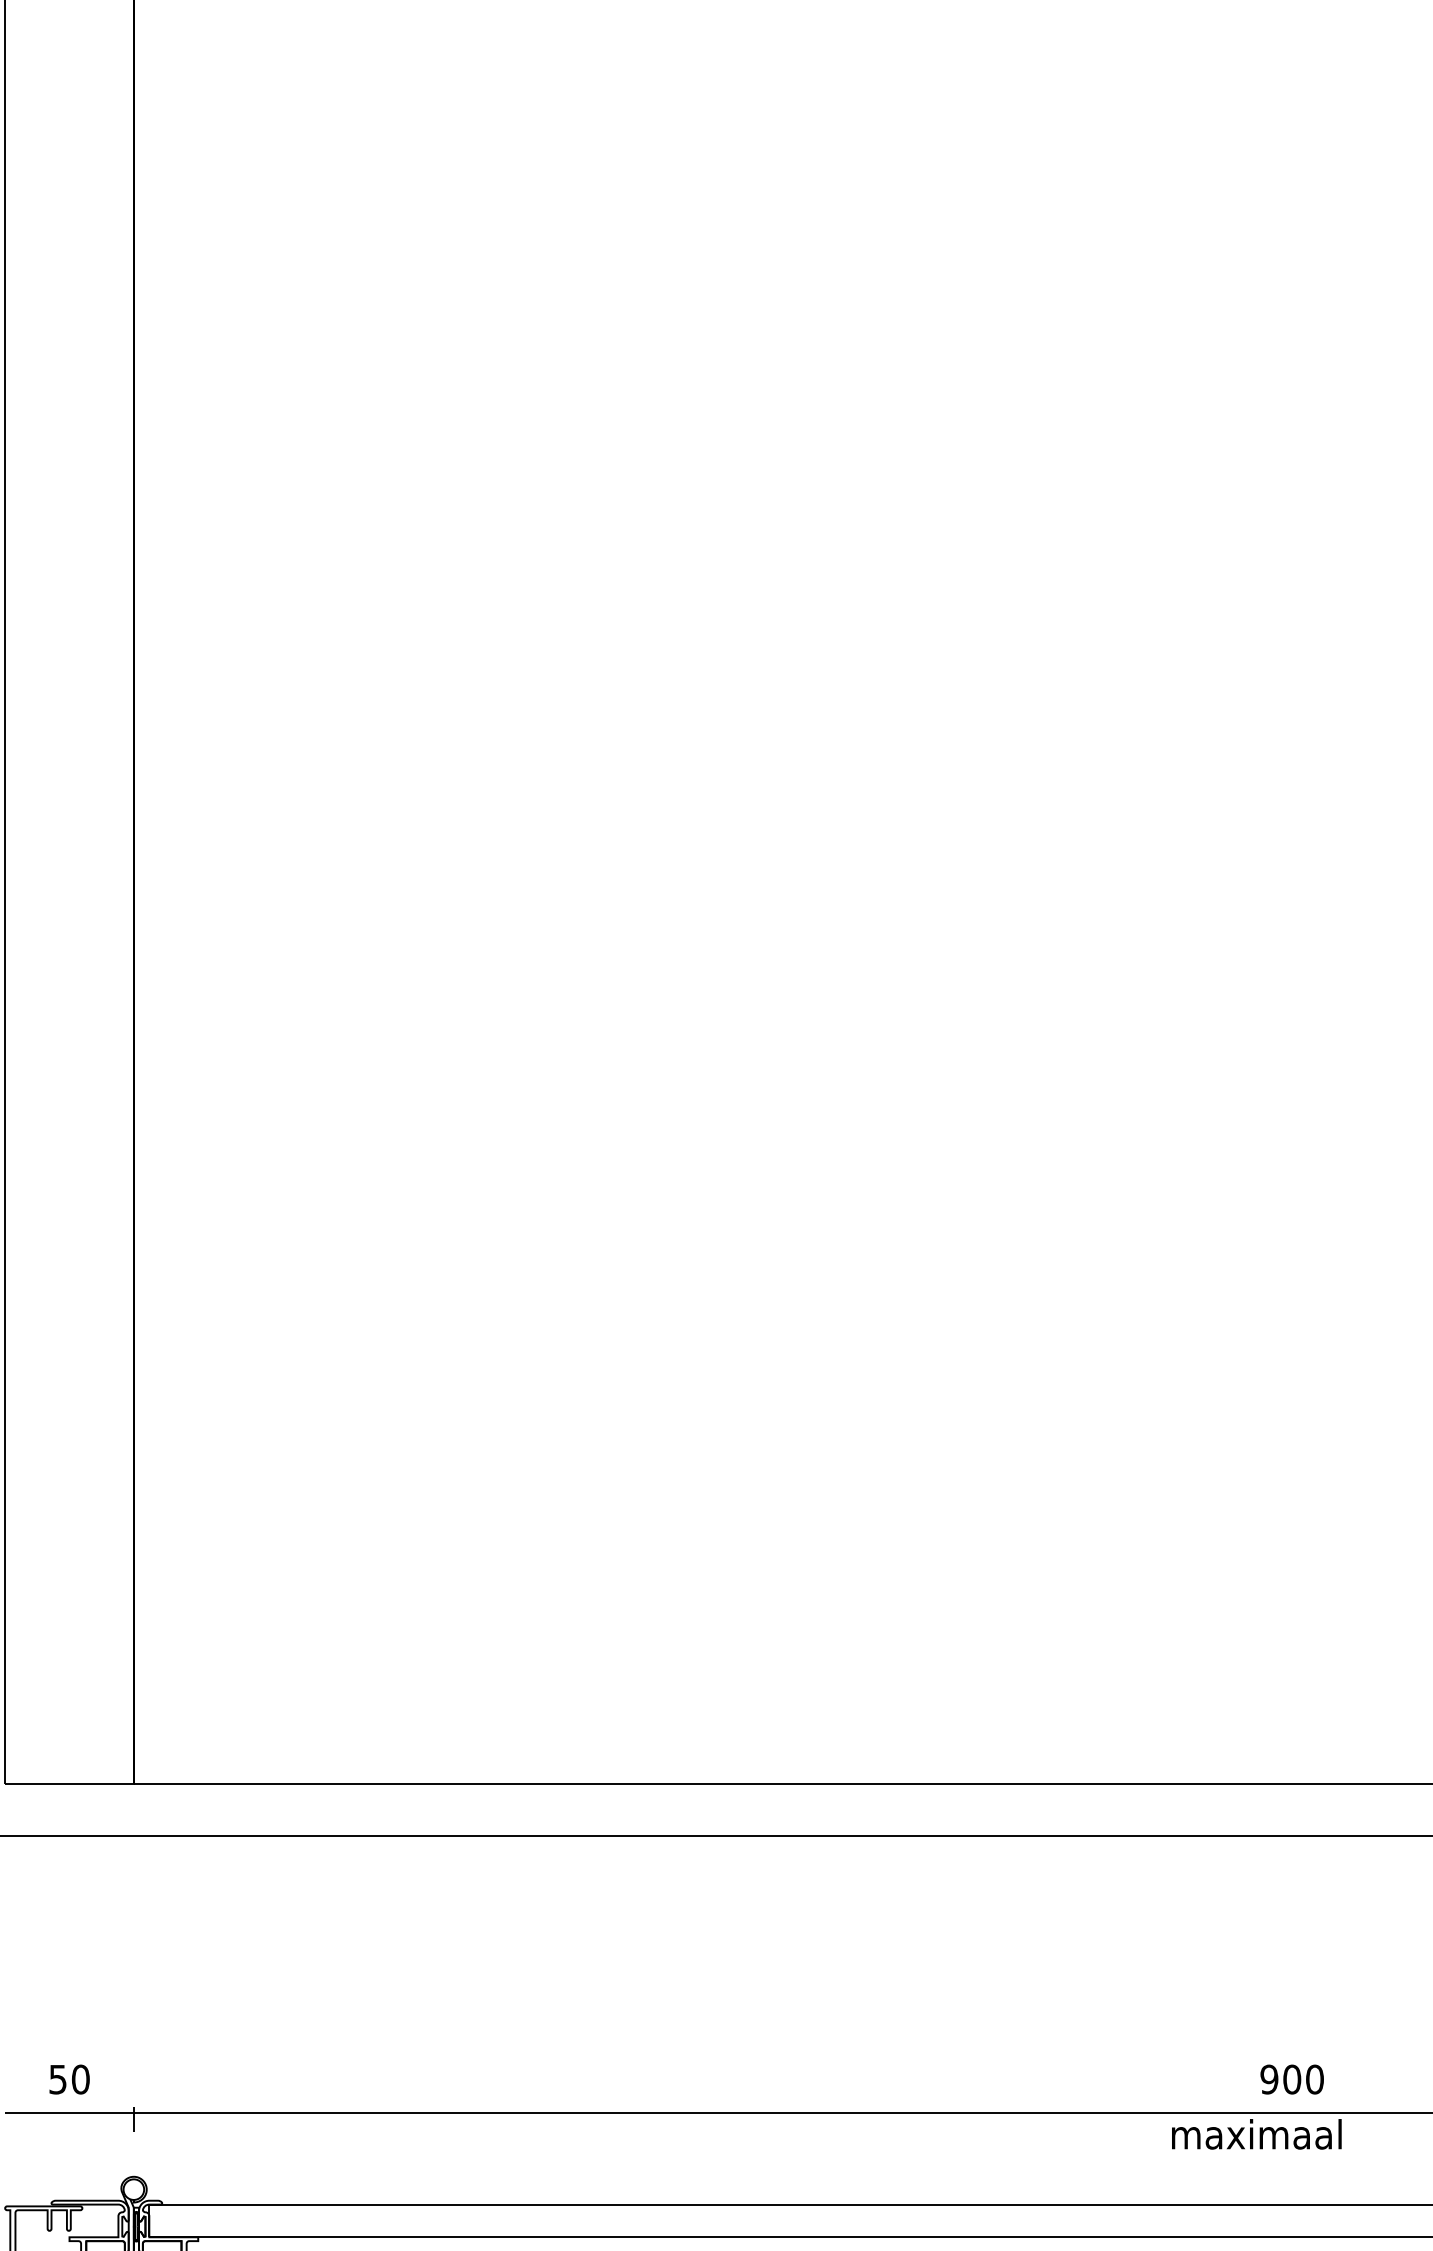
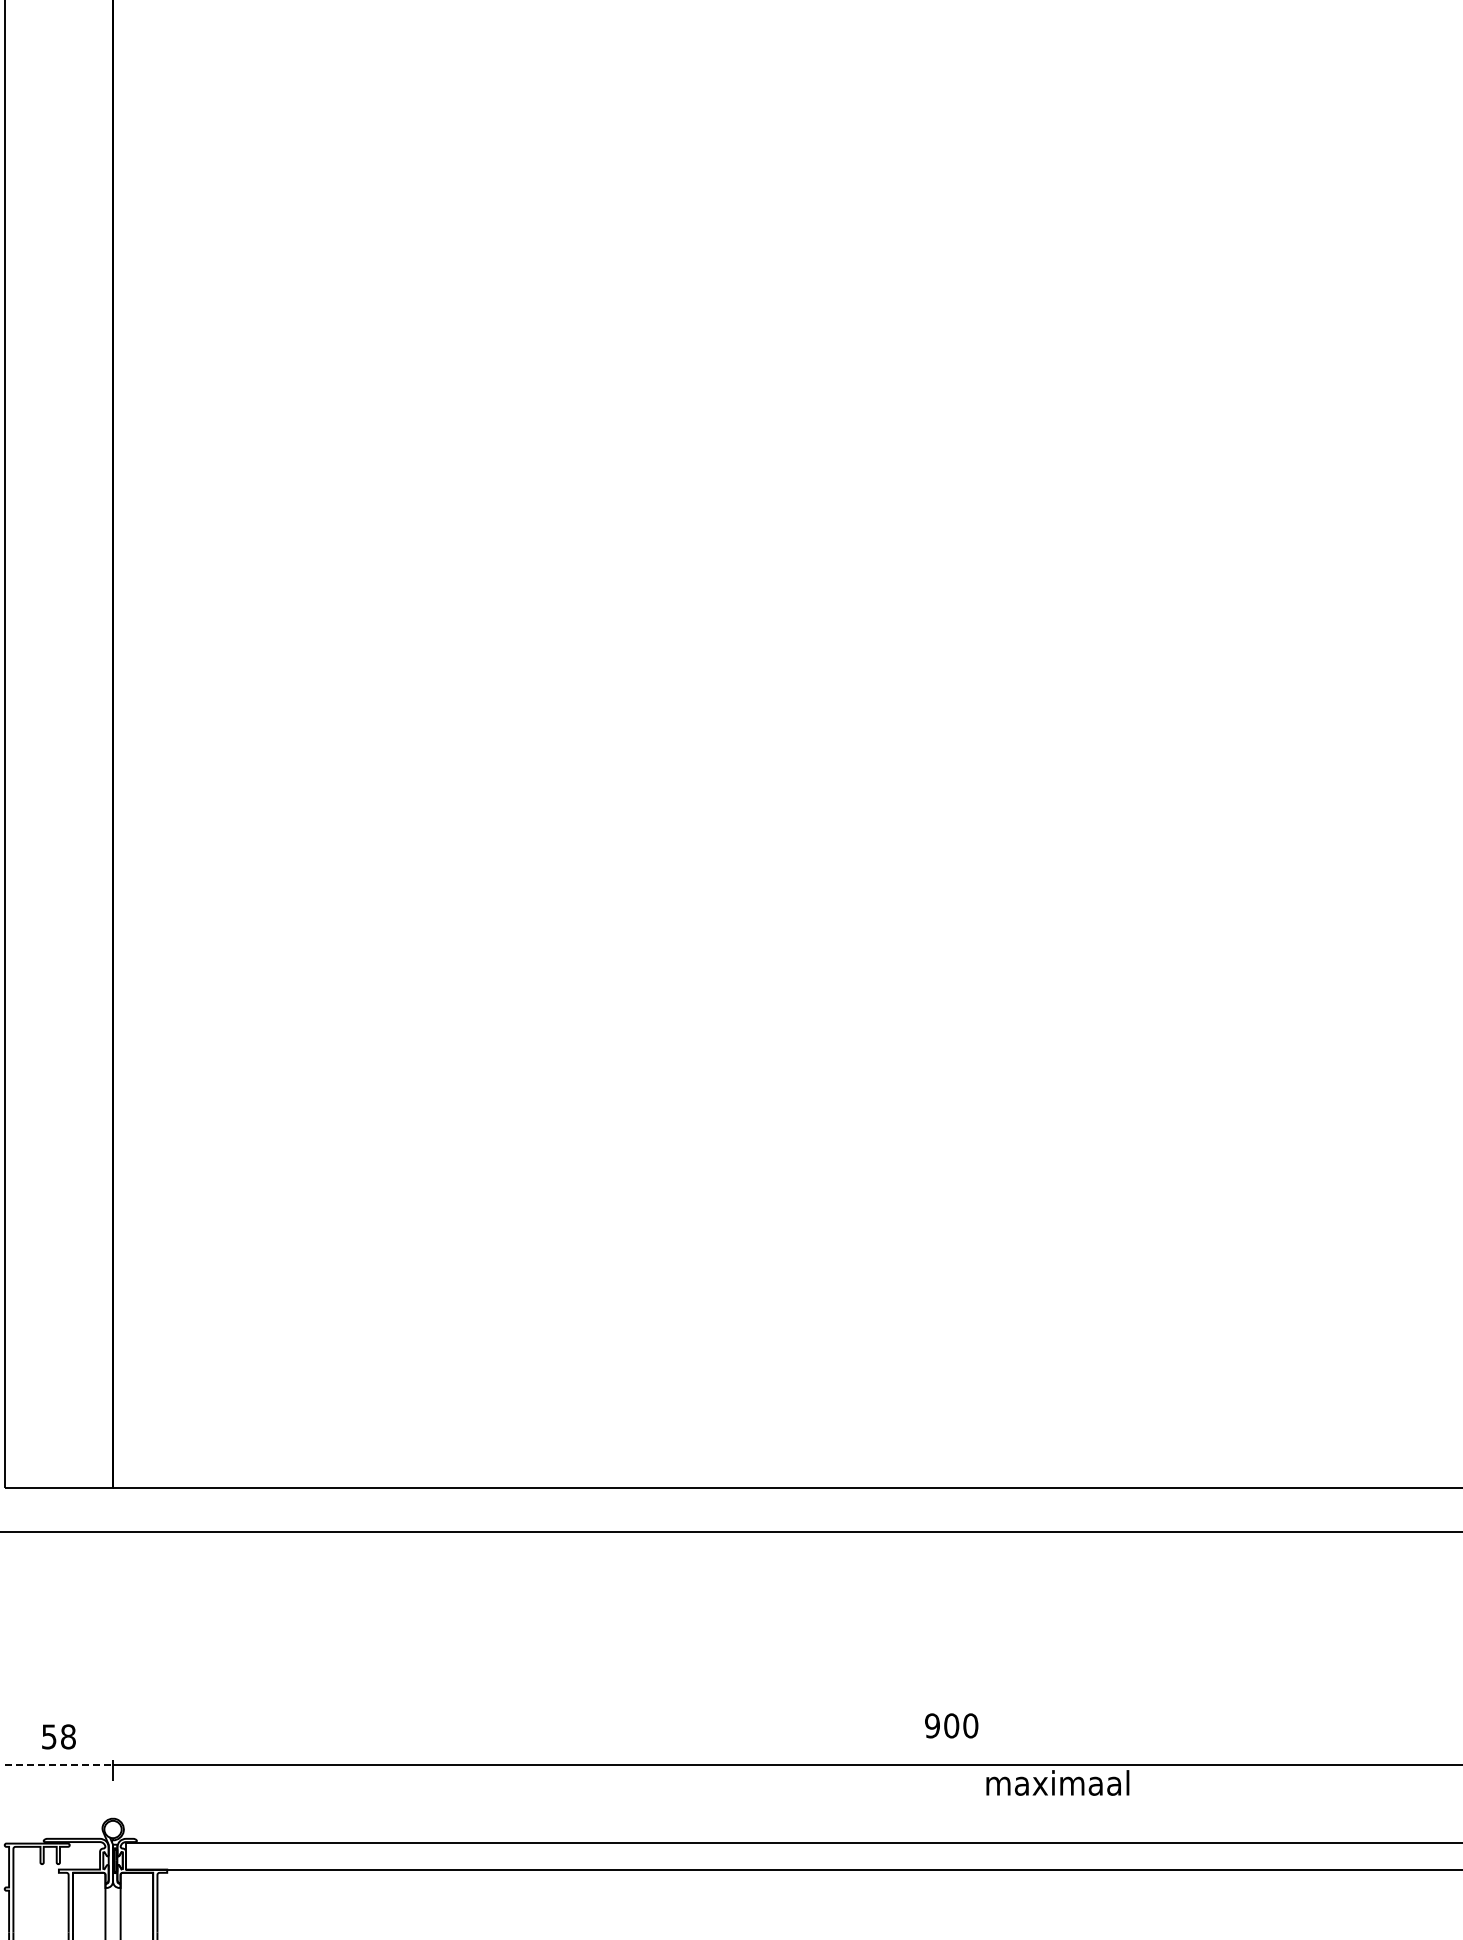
text: (80, 2079) -> (68, 1736), 50 -> 58
text: (1292, 2079) -> (951, 1725), moved
line: (70, 2113) -> (59, 1765), solid -> dashed

